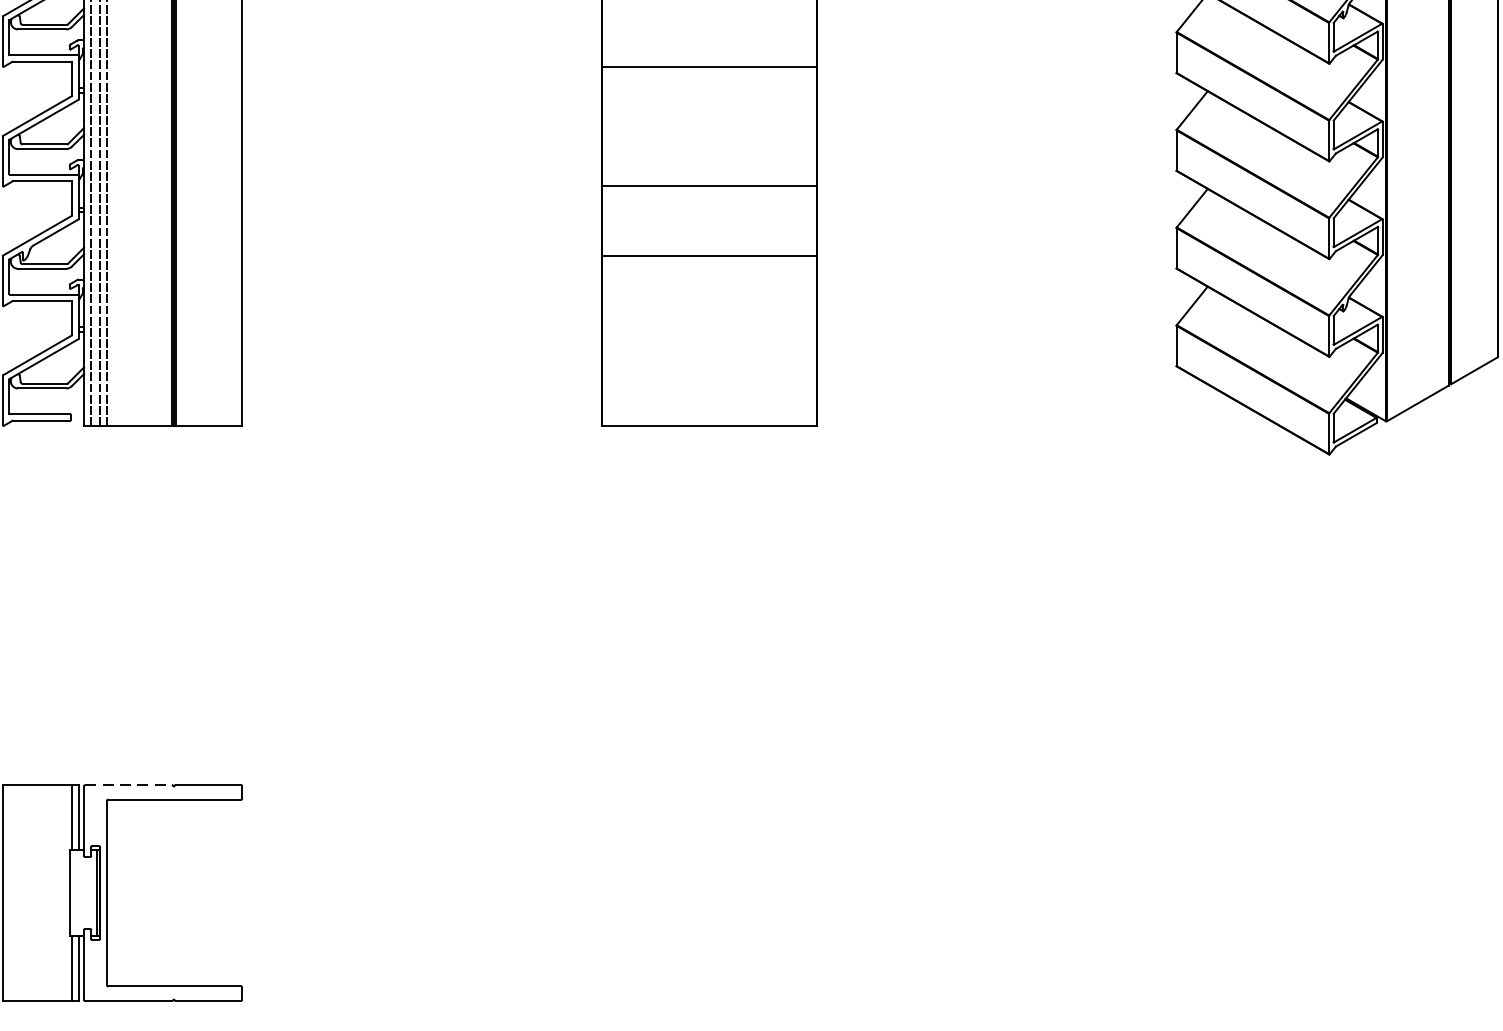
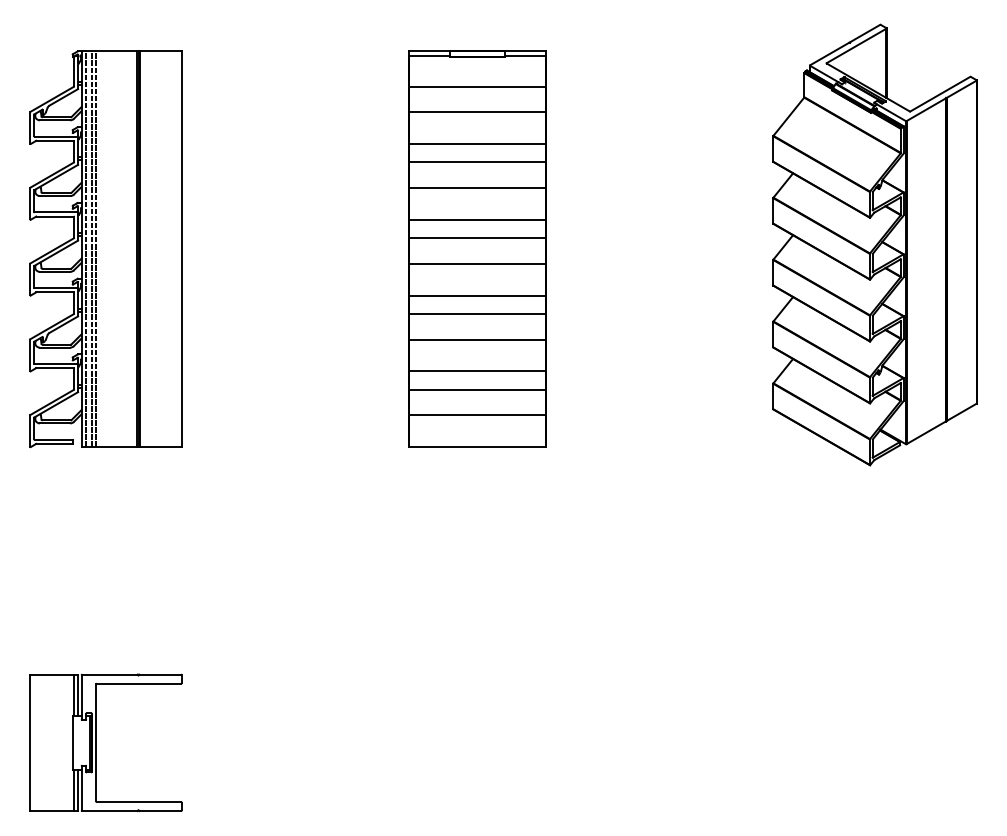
line: (709, 17) -> (477, 188), added
line: (709, 96) -> (477, 238), added
line: (709, 135) -> (477, 263), added
line: (709, 214) -> (477, 313), added
line: (709, 306) -> (477, 371), added
line: (709, 334) -> (477, 389), added
line: (709, 375) -> (477, 415), added
line: (128, 785) -> (109, 674), dashed -> solid

